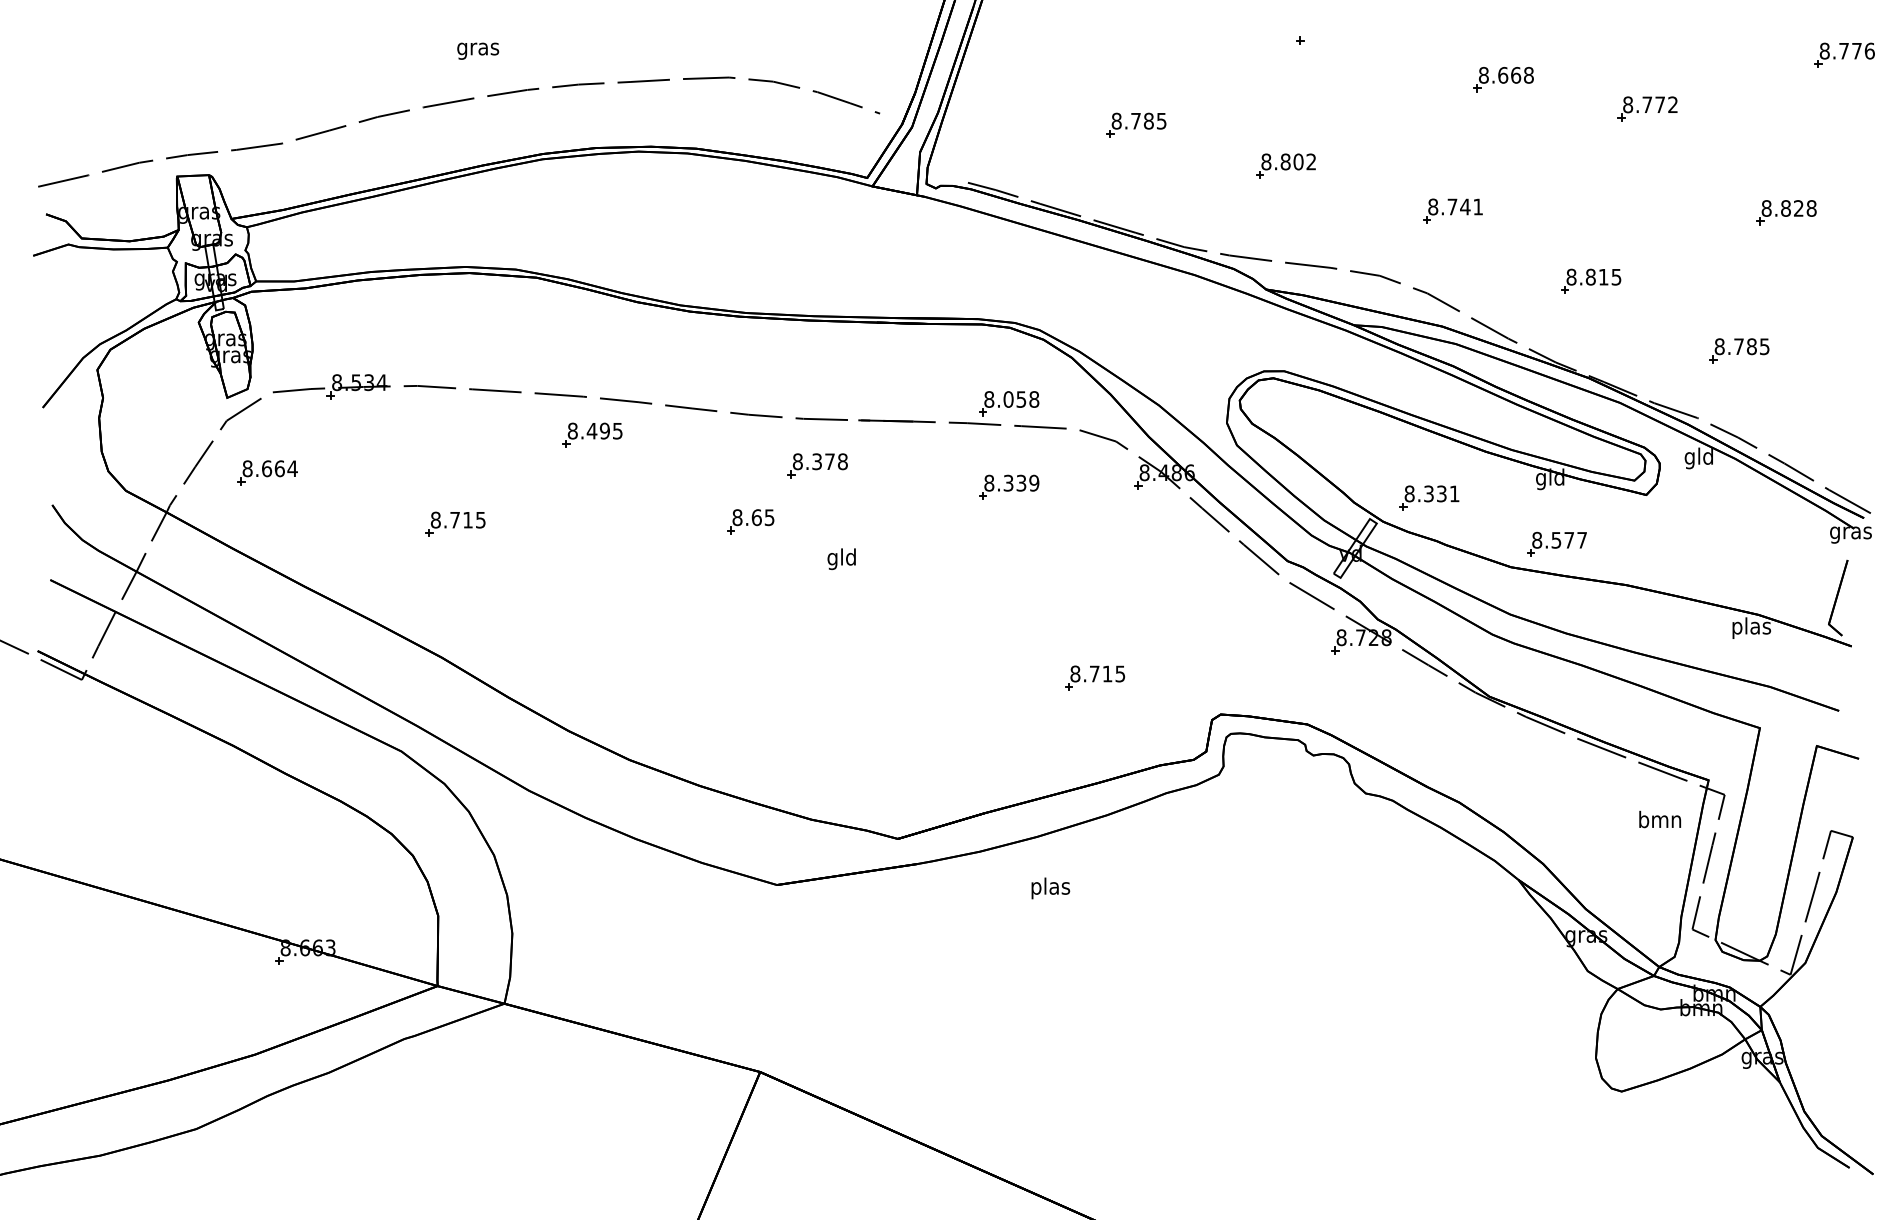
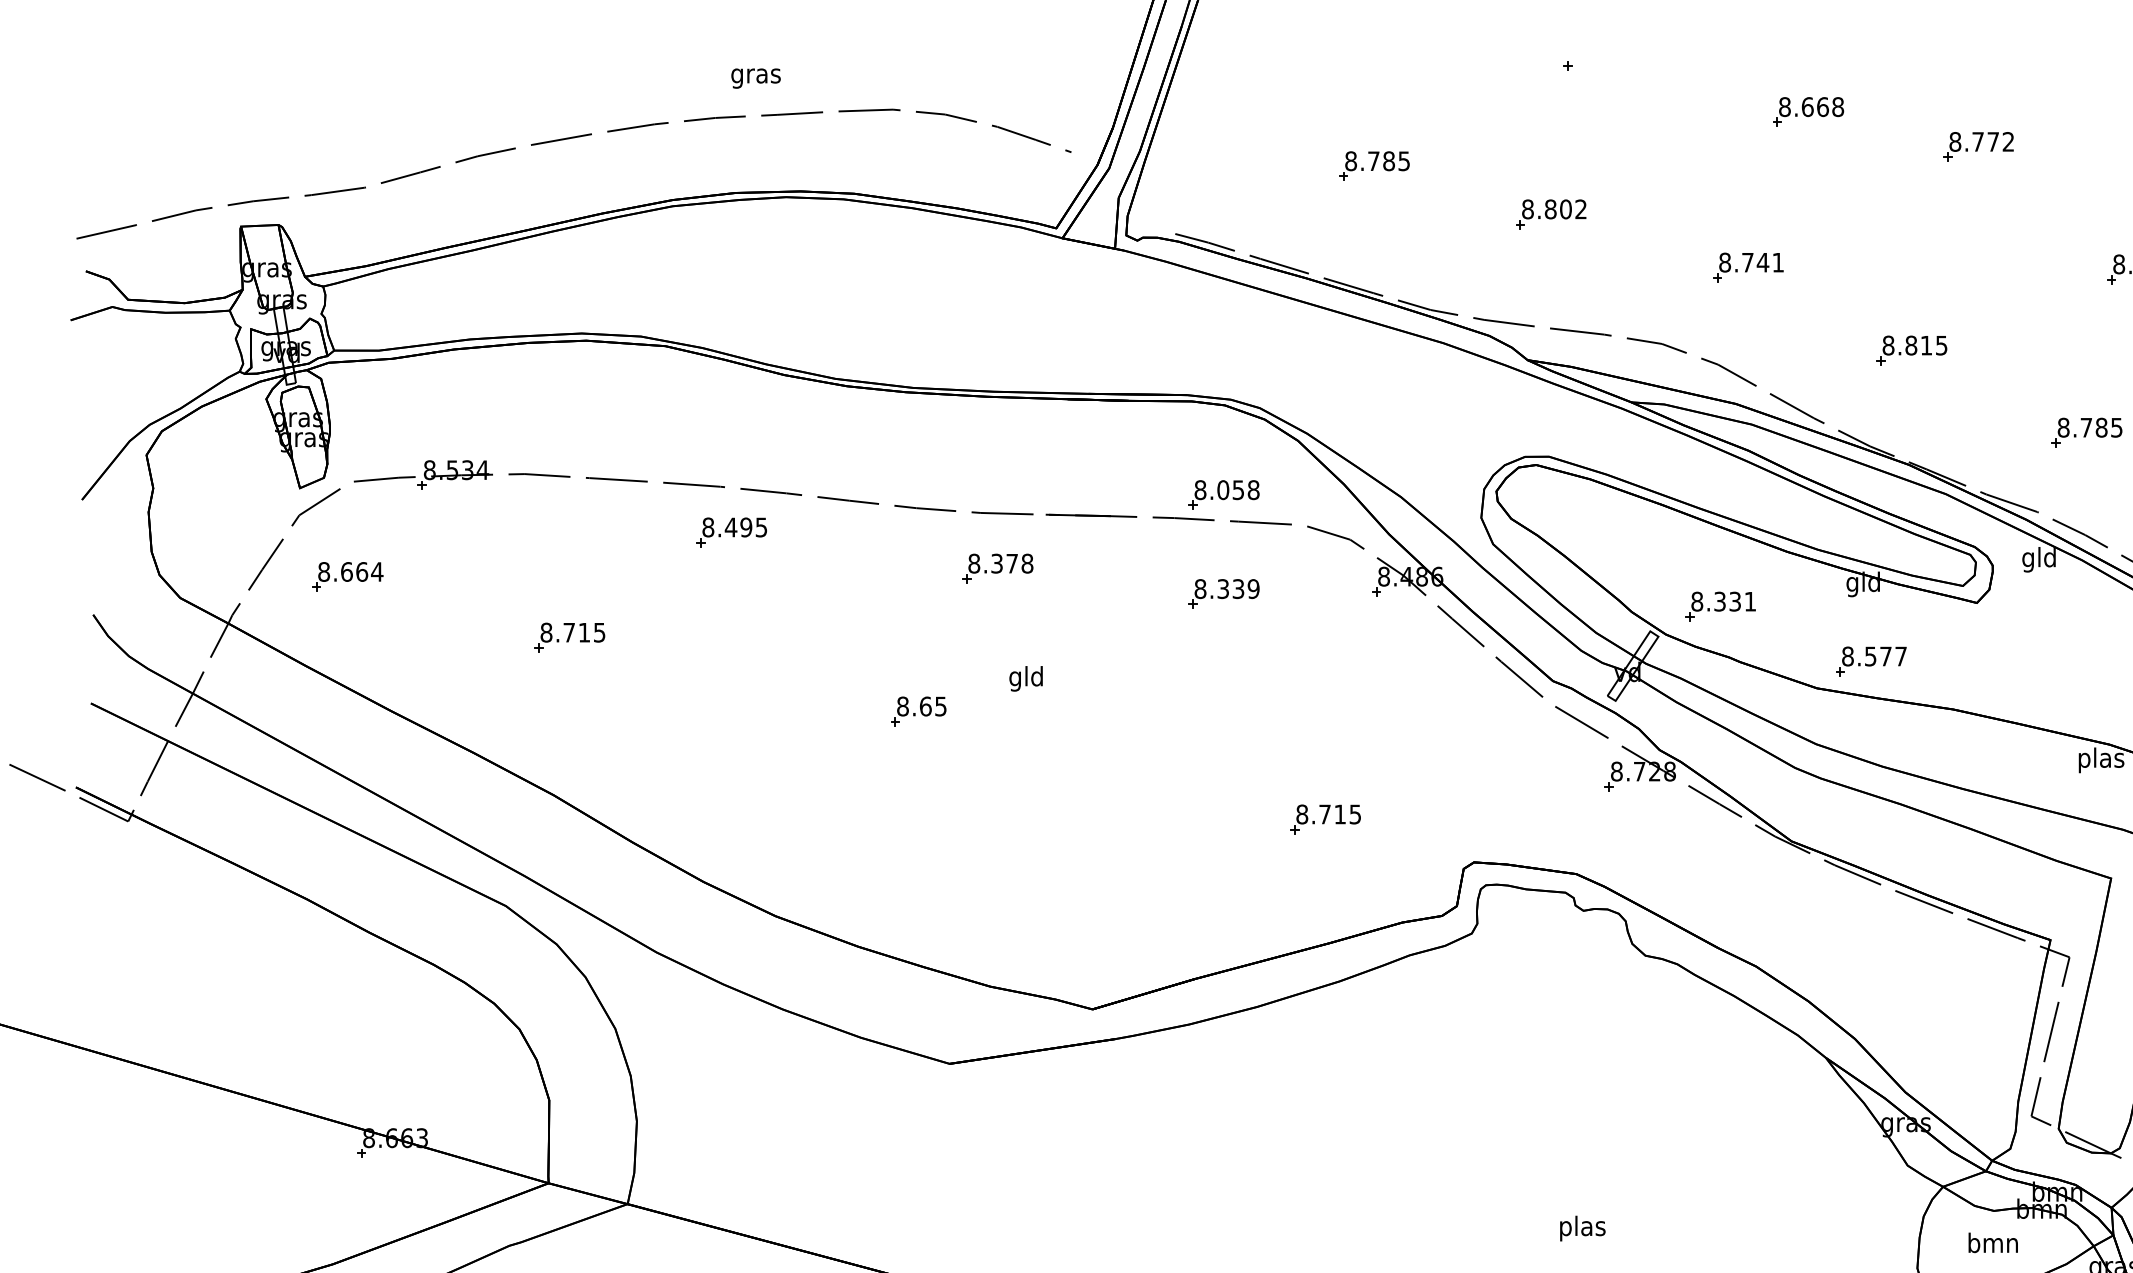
text: (478, 50) -> (756, 77), moved
part: (750, 521) -> (918, 711), moved
text: (1660, 819) -> (1993, 1242), moved
text: (1050, 888) -> (1582, 1228), moved

